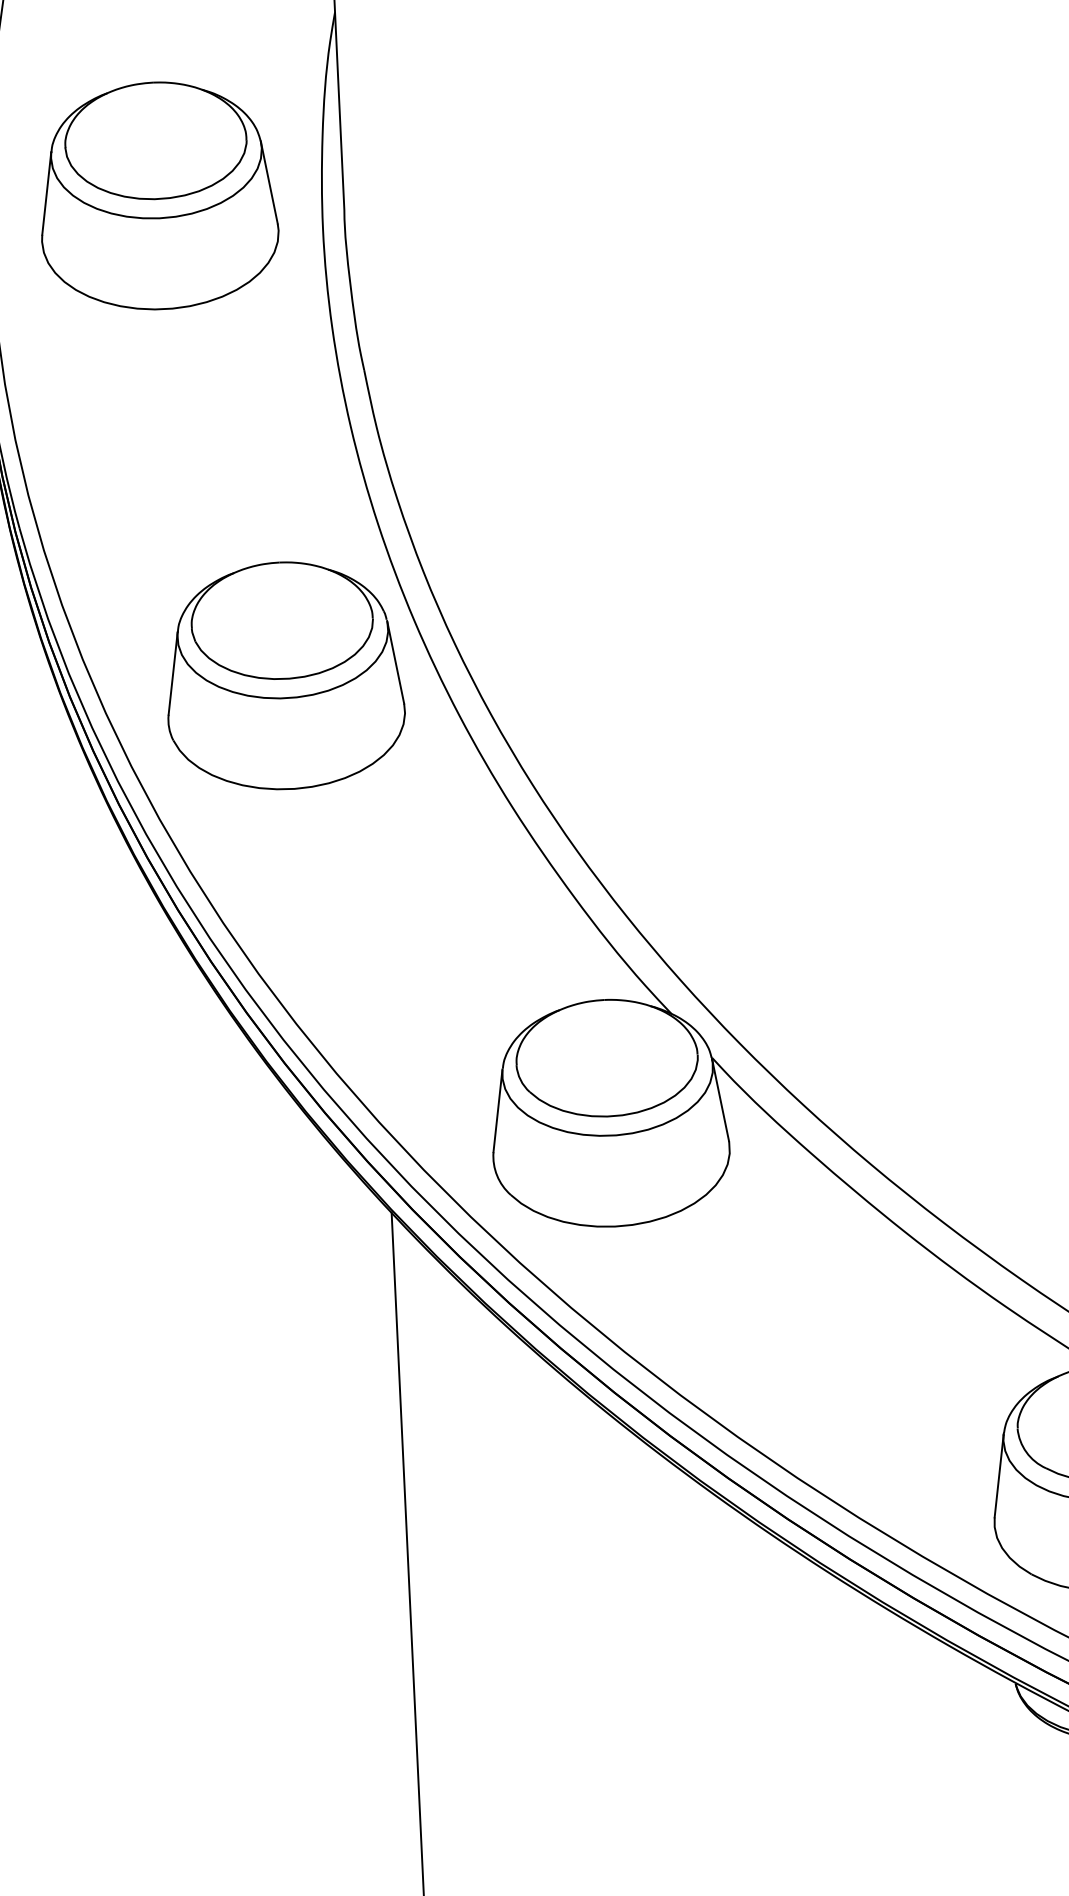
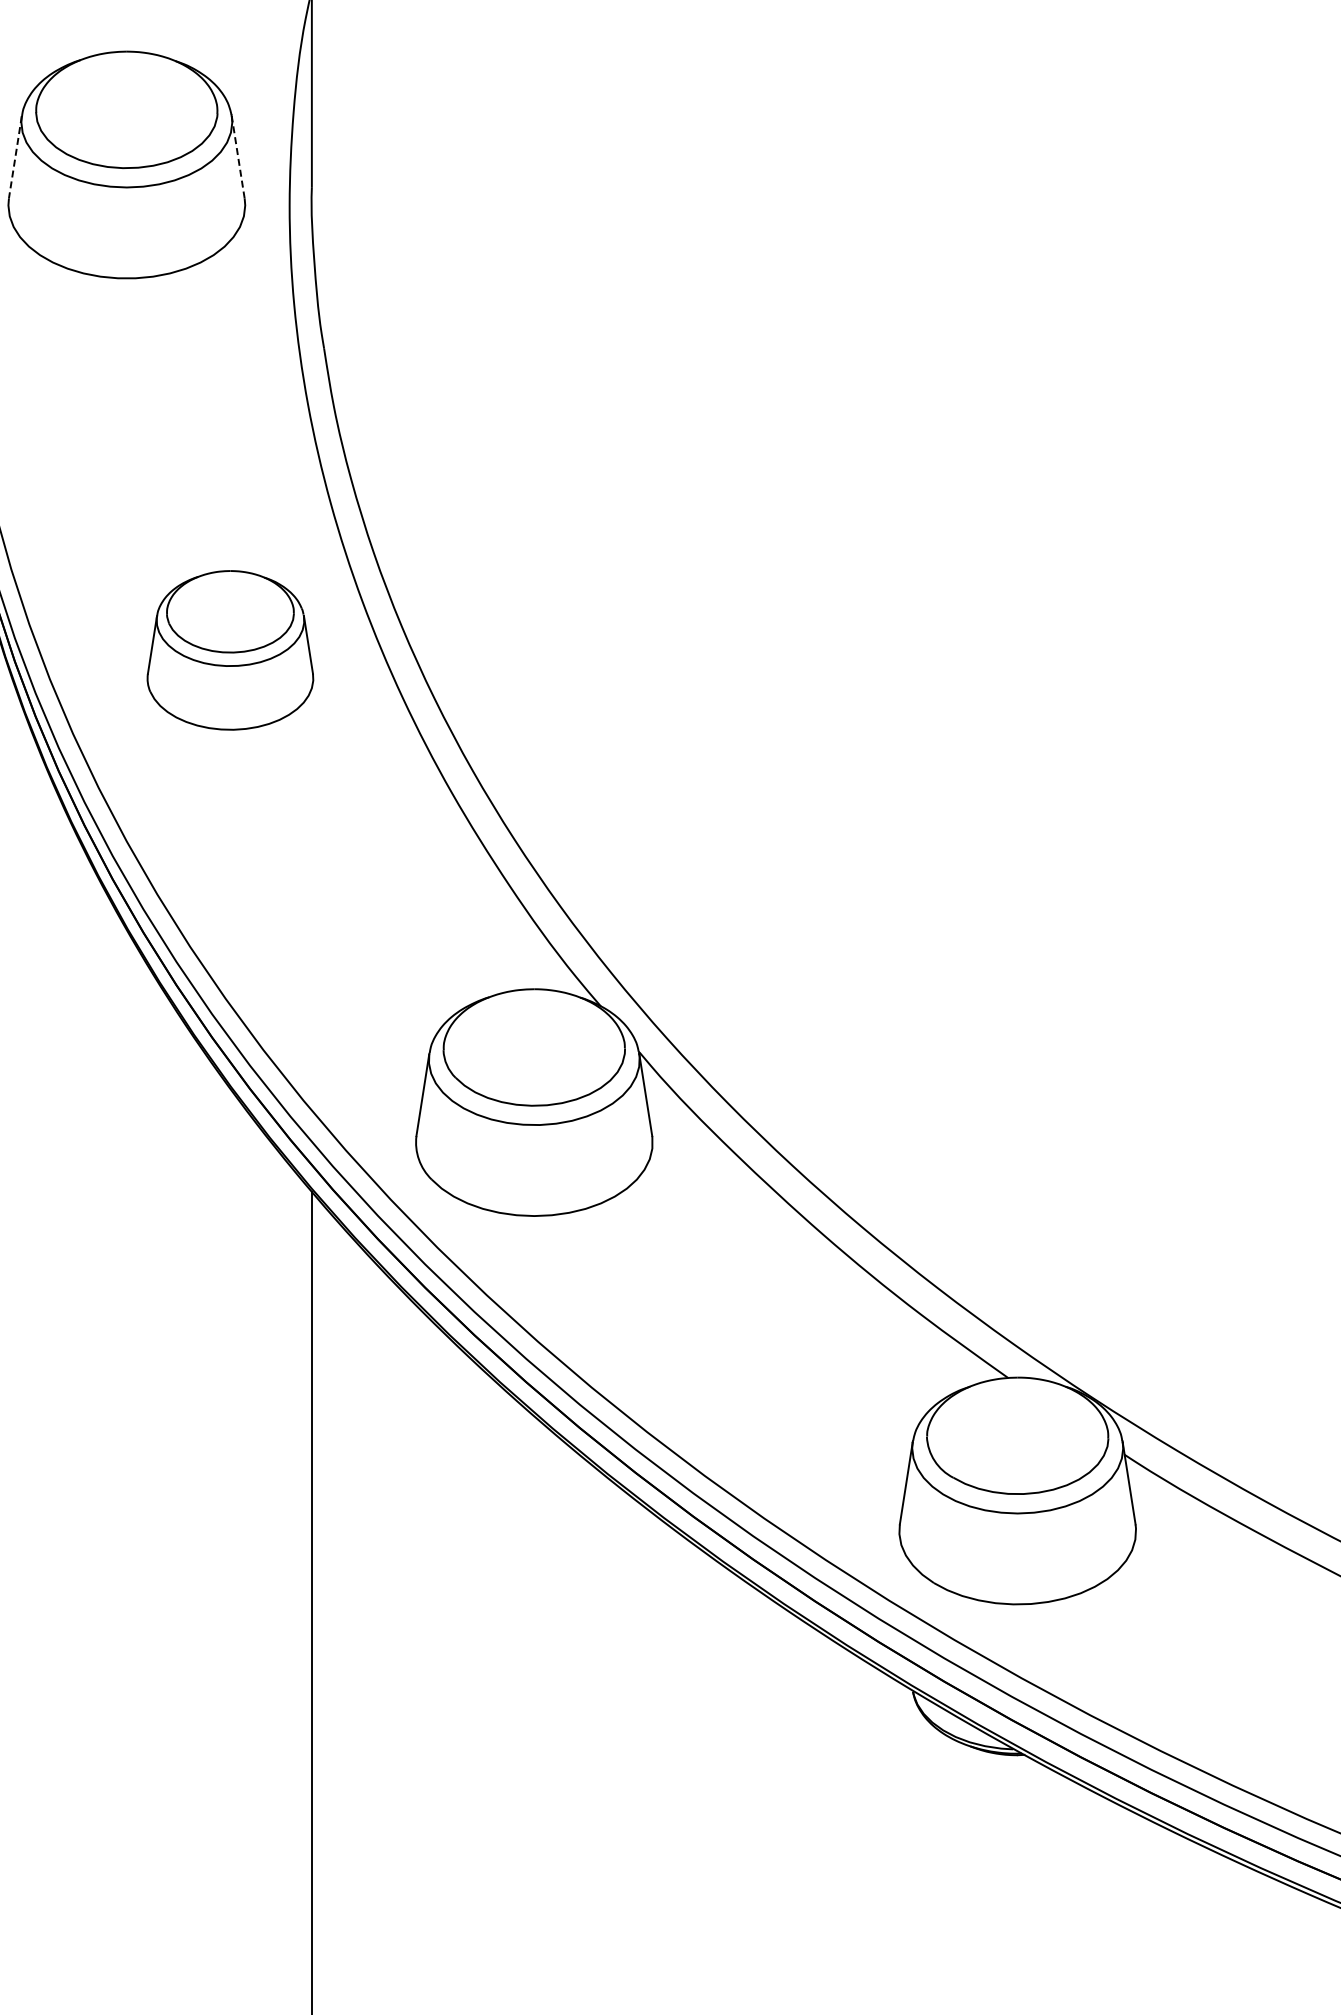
line: (269, 183) -> (238, 157), solid -> dashed
line: (46, 193) -> (15, 157), solid -> dashed
part: (284, 675) -> (230, 650), size x0.7

